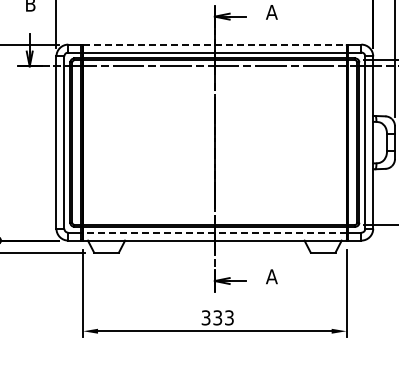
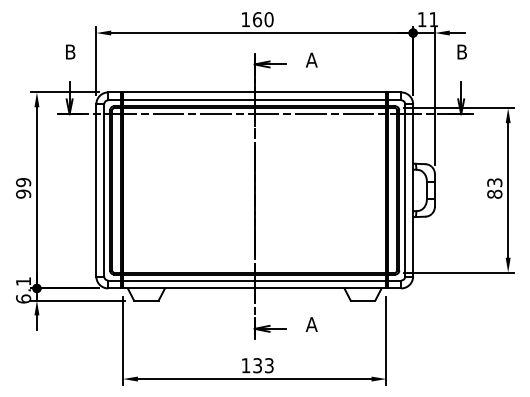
line: (214, 44) -> (254, 92), dashed -> solid
line: (214, 232) -> (254, 280), dashed -> solid
text: (205, 317) -> (245, 365), 333 -> 133

